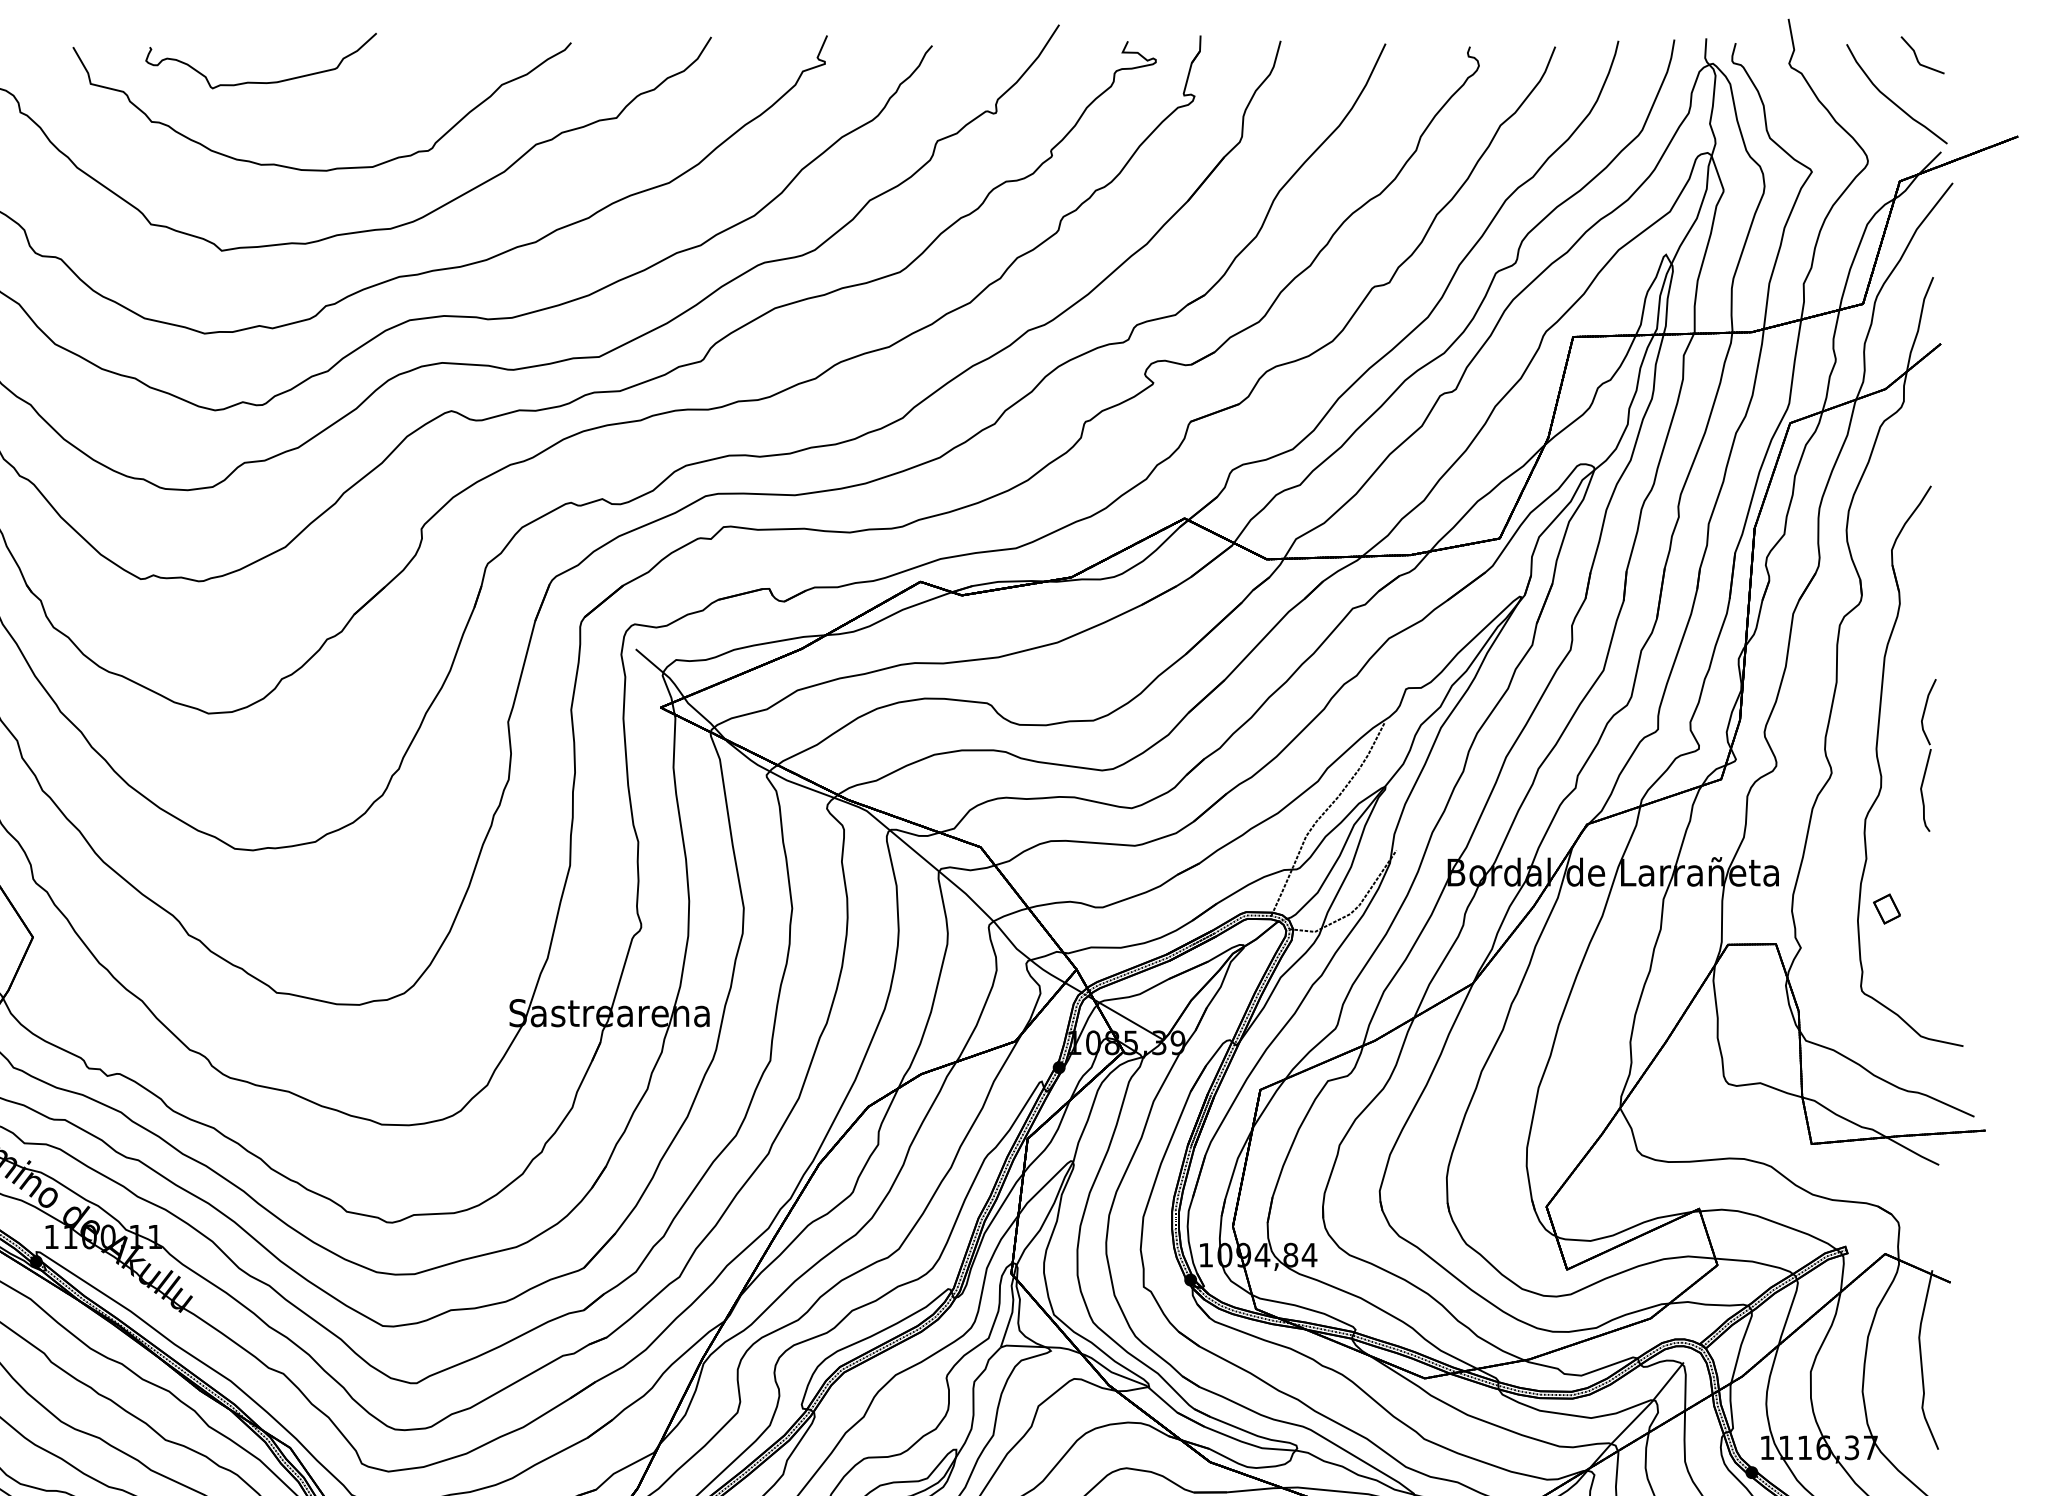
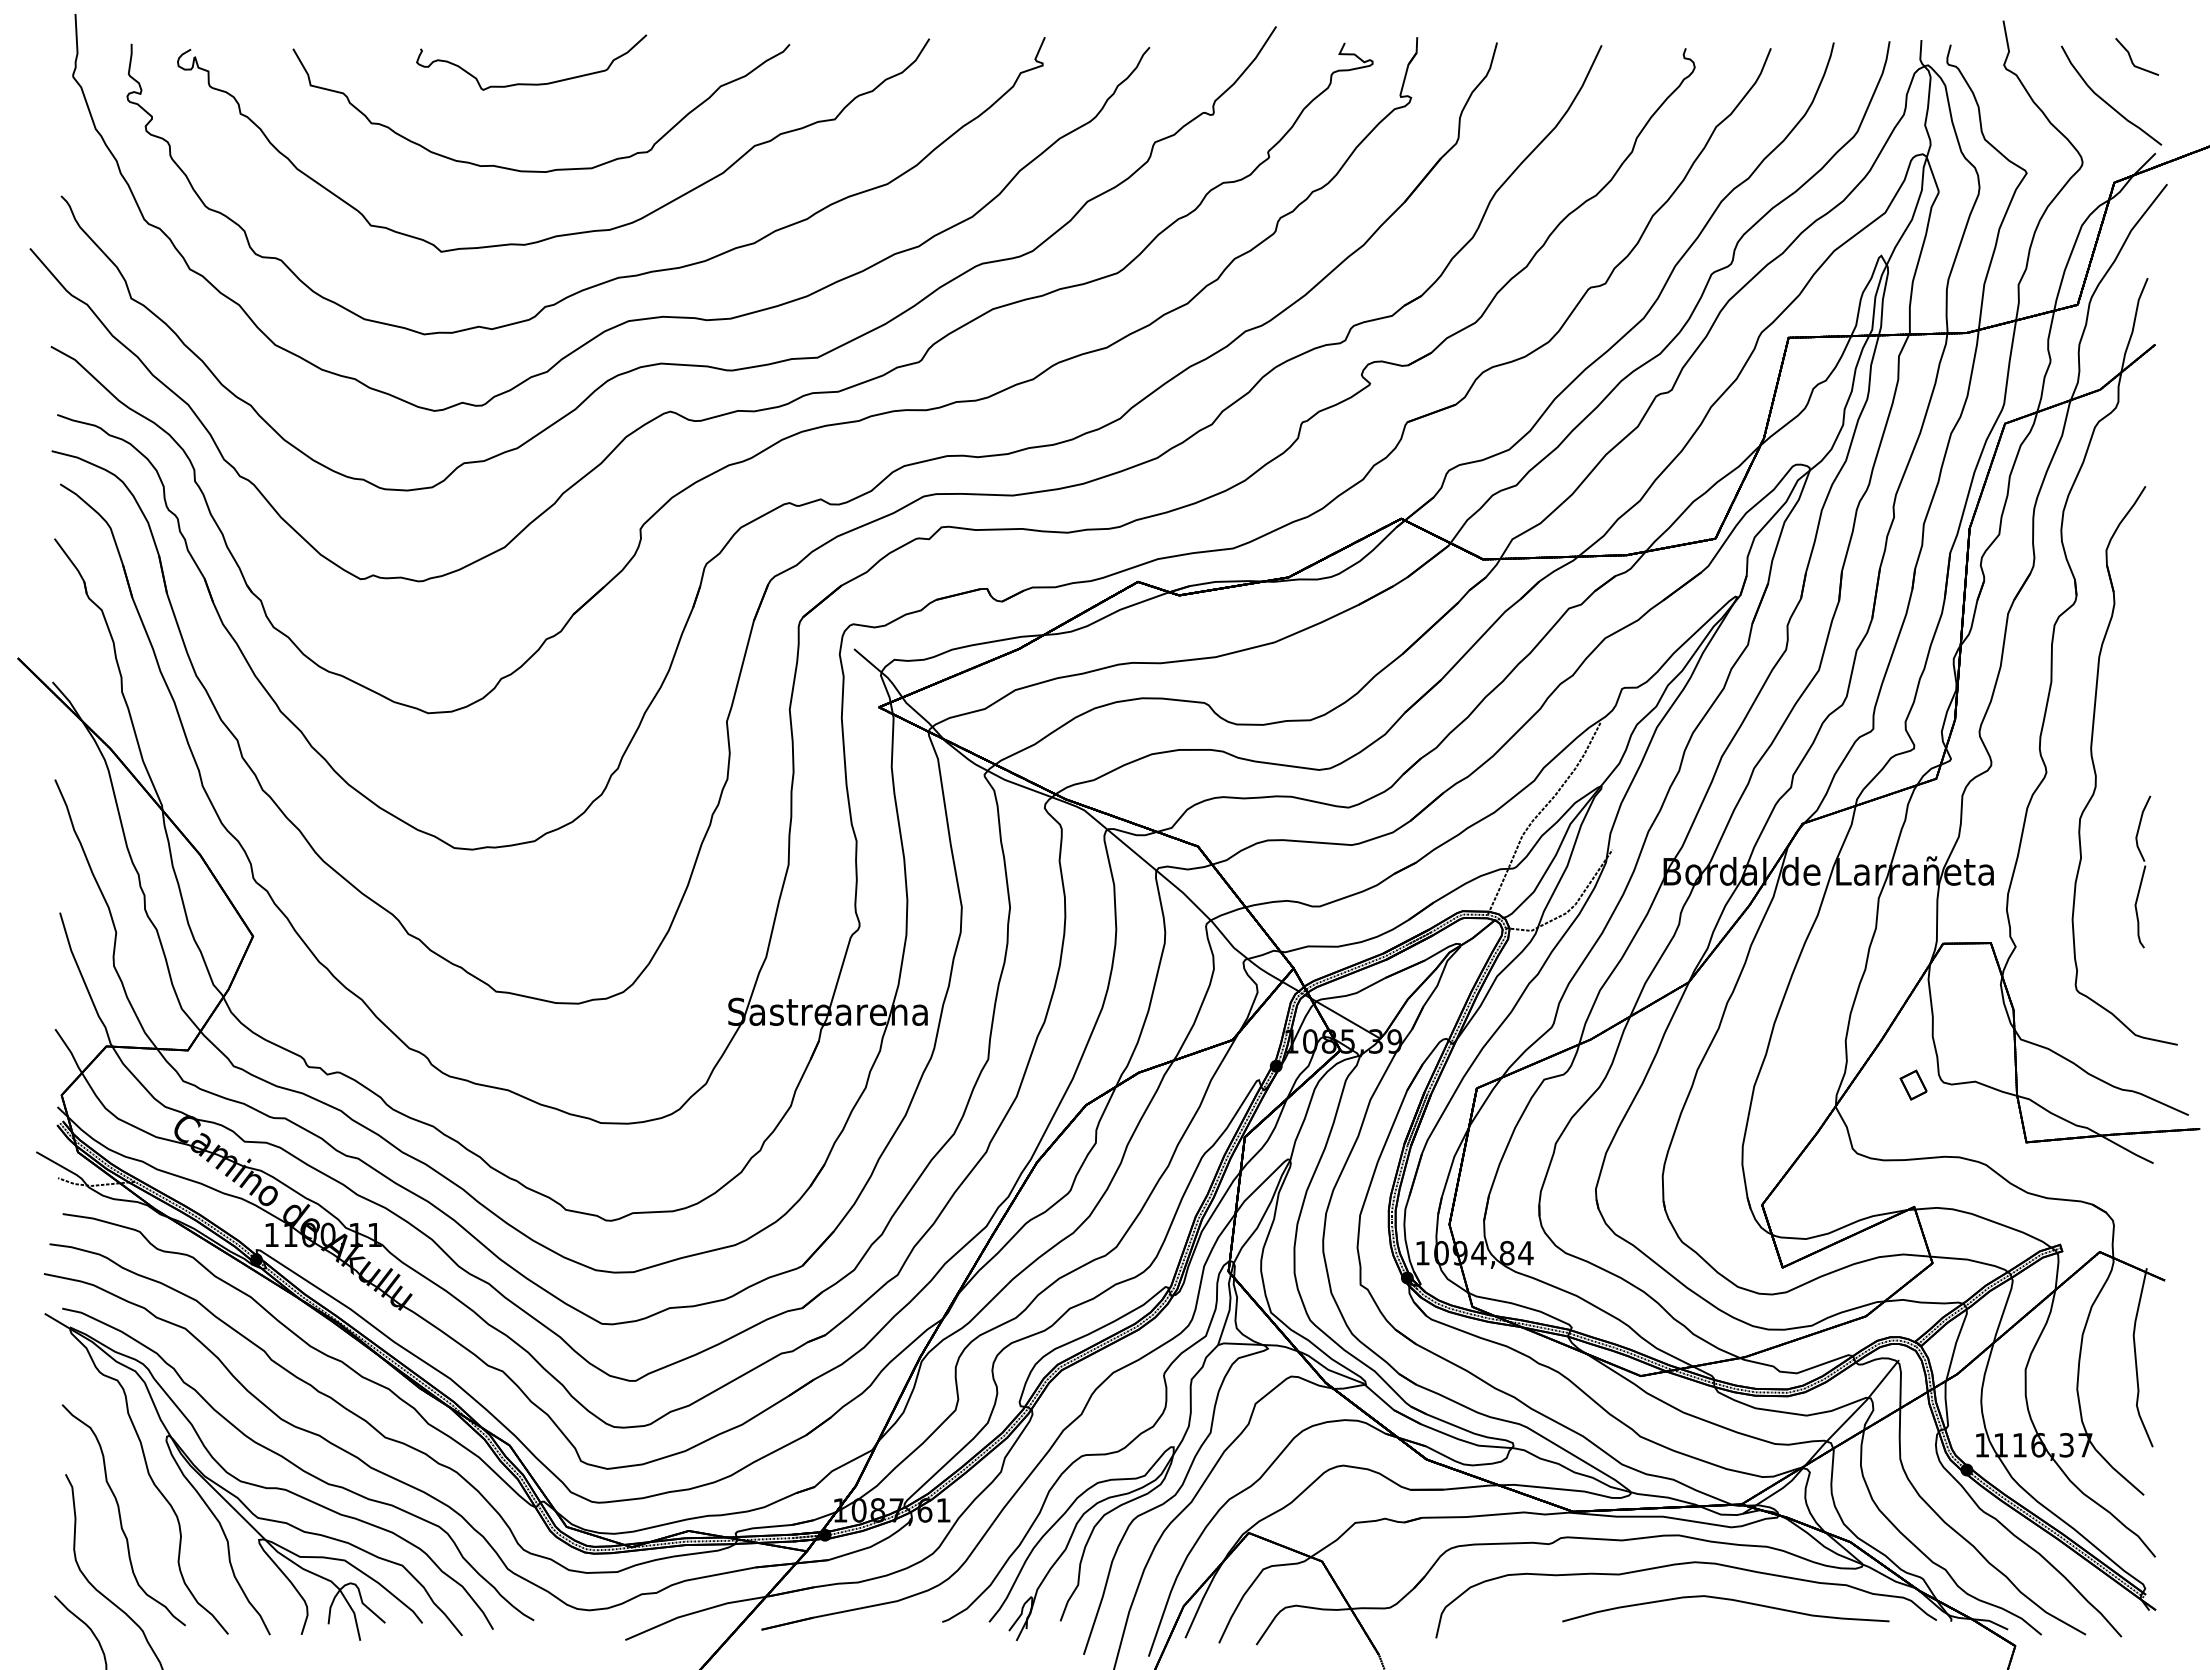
part: (261, 81) -> (531, 83), moved
part: (1928, 754) -> (2142, 871), moved
part: (1886, 908) -> (1913, 1084), moved

